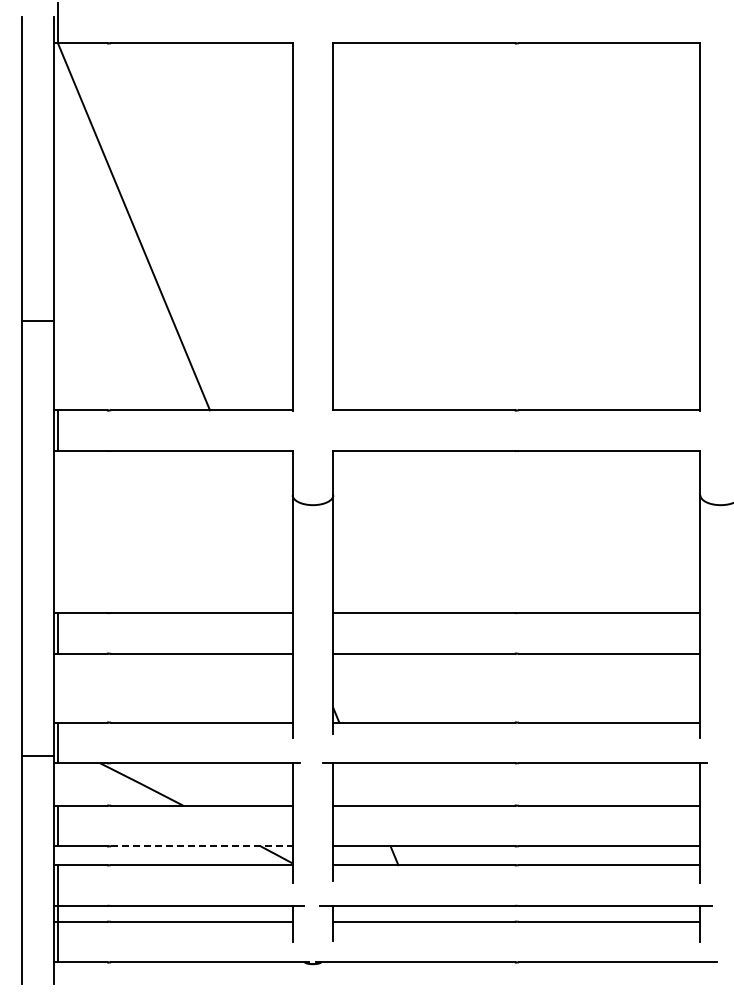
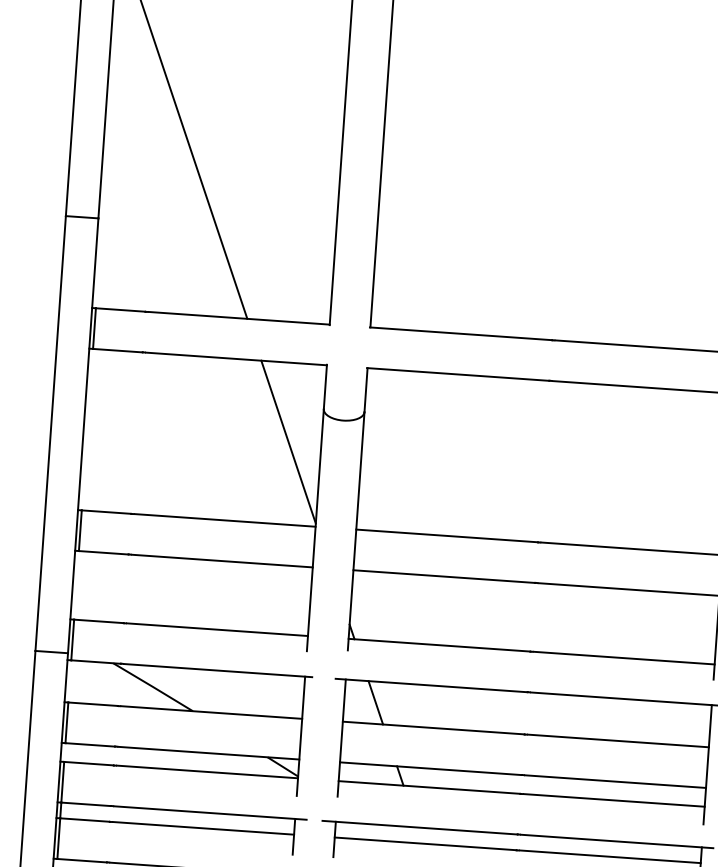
line: (259, 530) -> (288, 442), added
line: (364, 784) -> (375, 702), added
line: (201, 846) -> (208, 753), dashed -> solid

